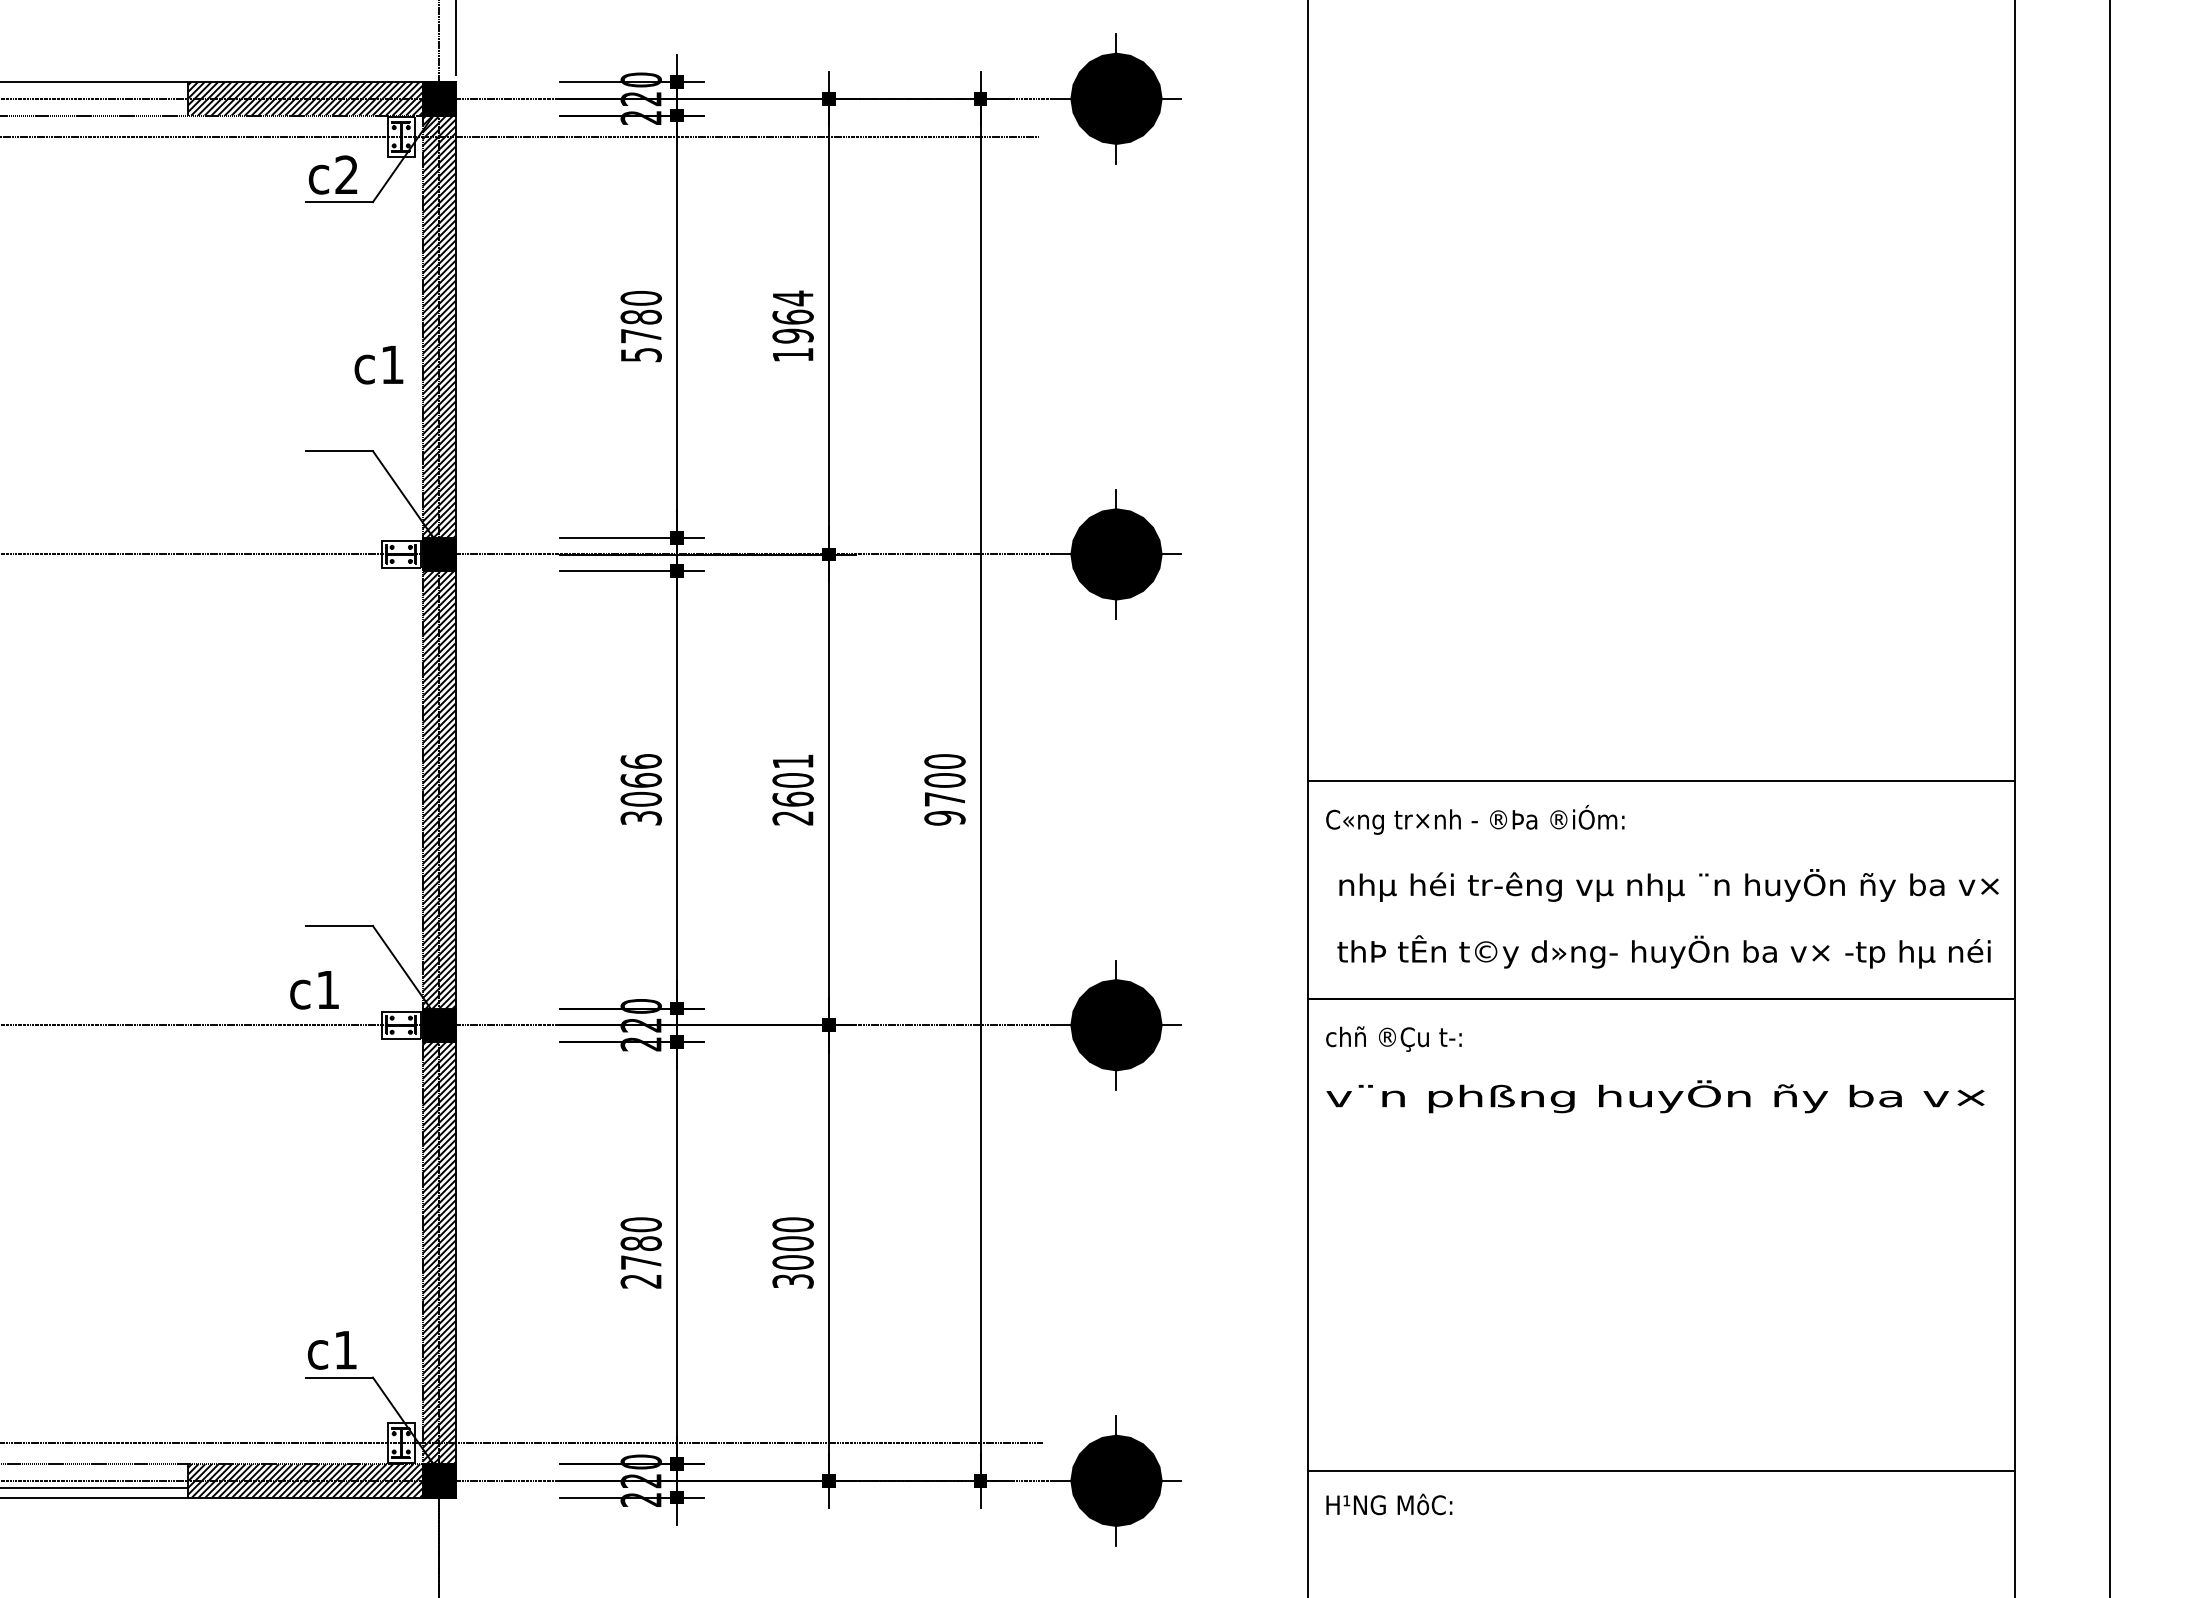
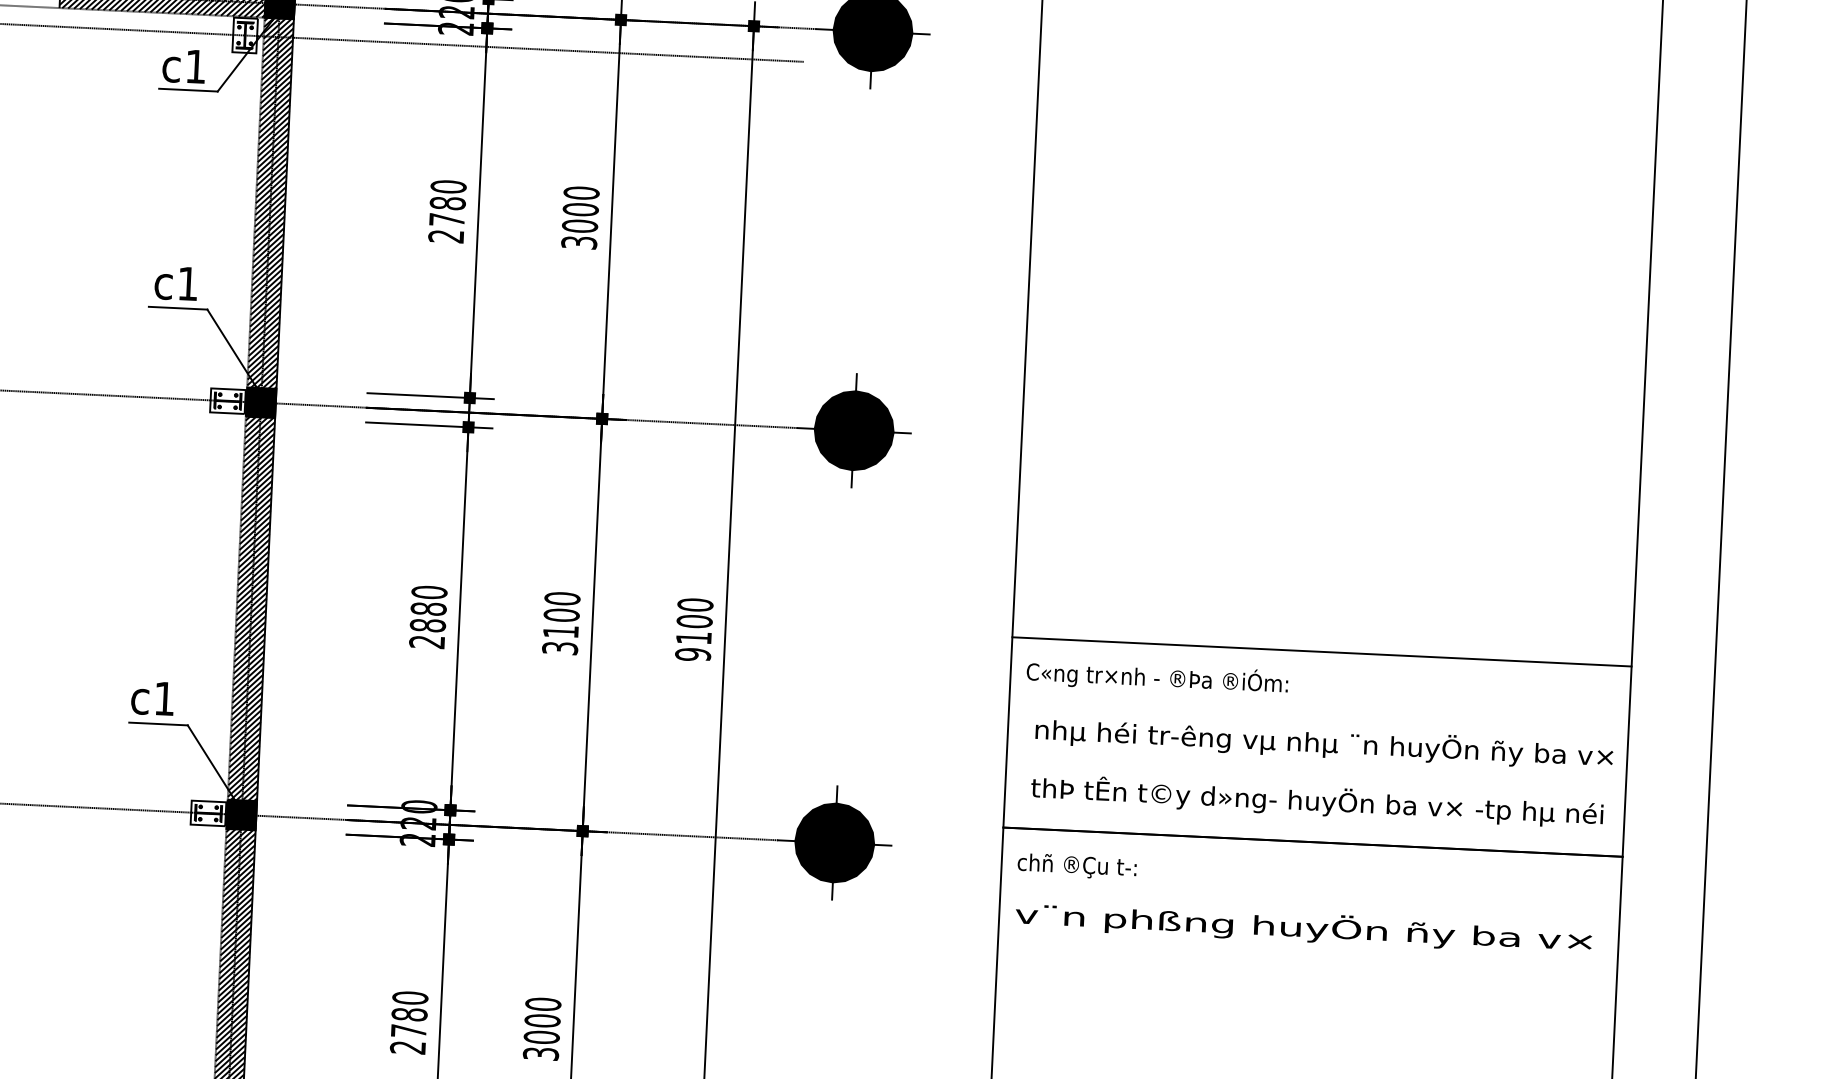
text: (346, 174) -> (195, 66), c2 -> c1
text: (792, 326) -> (579, 217), 1964 -> 3000
text: (640, 355) -> (445, 236), 5780 -> 2780
text: (378, 365) -> (175, 283), moved
text: (640, 789) -> (427, 616), 3066 -> 2880
text: (792, 789) -> (560, 623), 2601 -> 3100
text: (944, 799) -> (693, 638), 9700 -> 9100
text: (314, 990) -> (152, 698), moved

